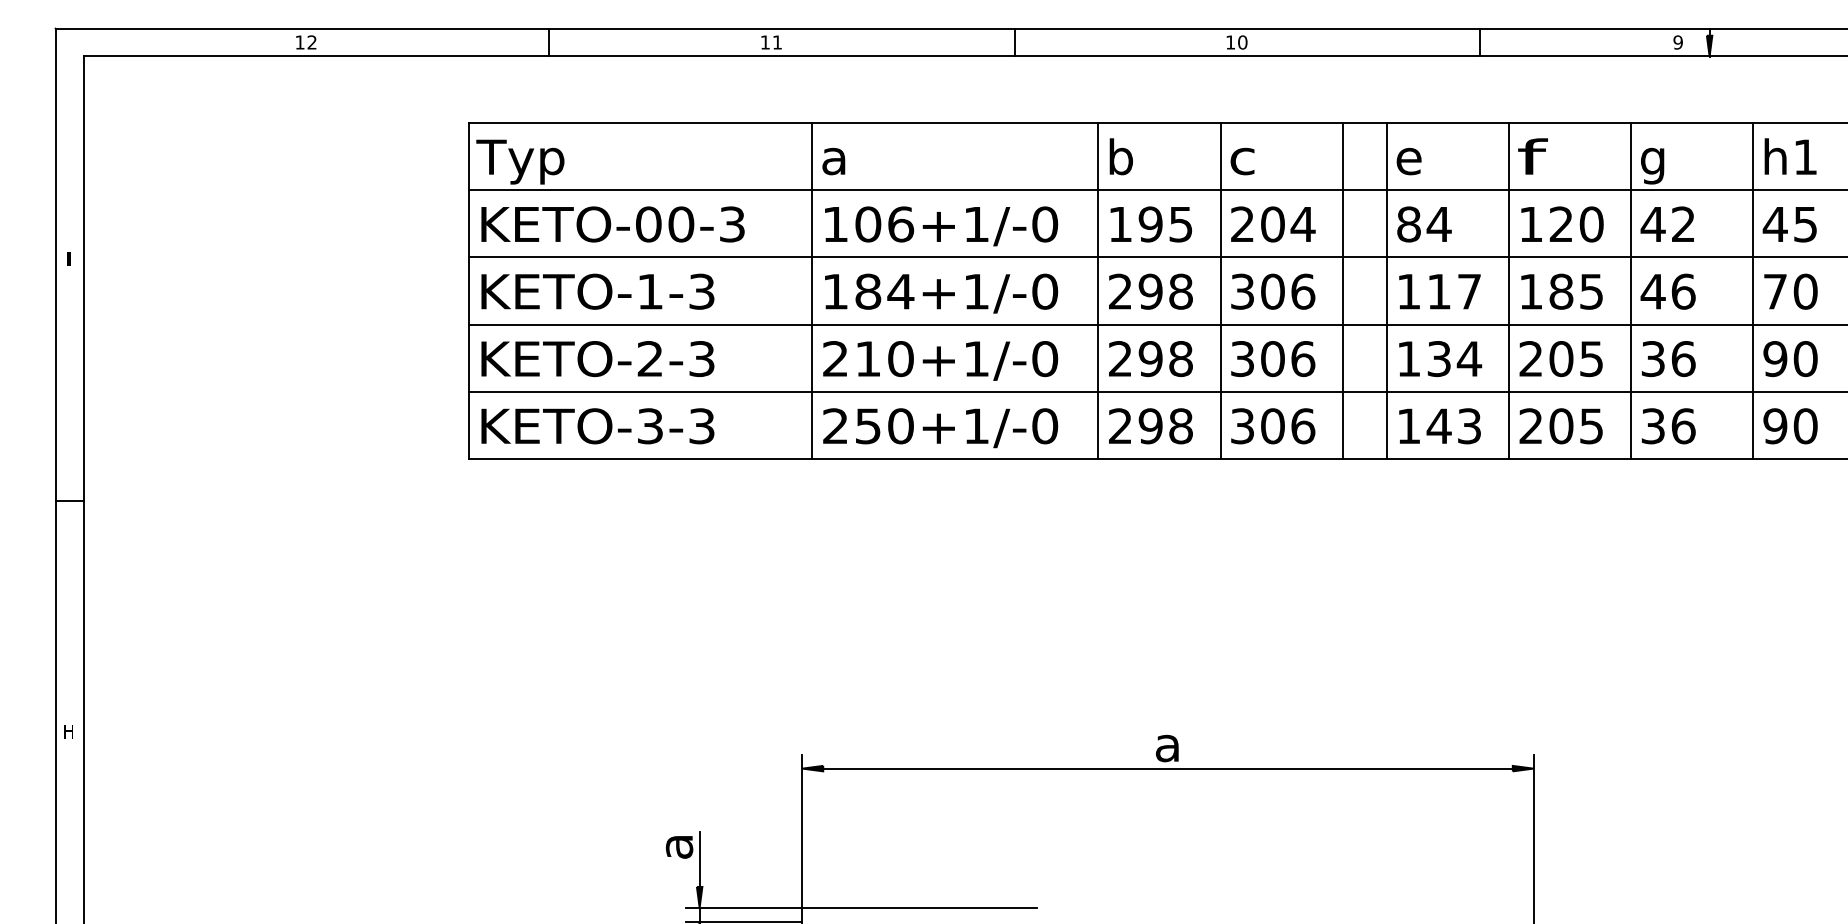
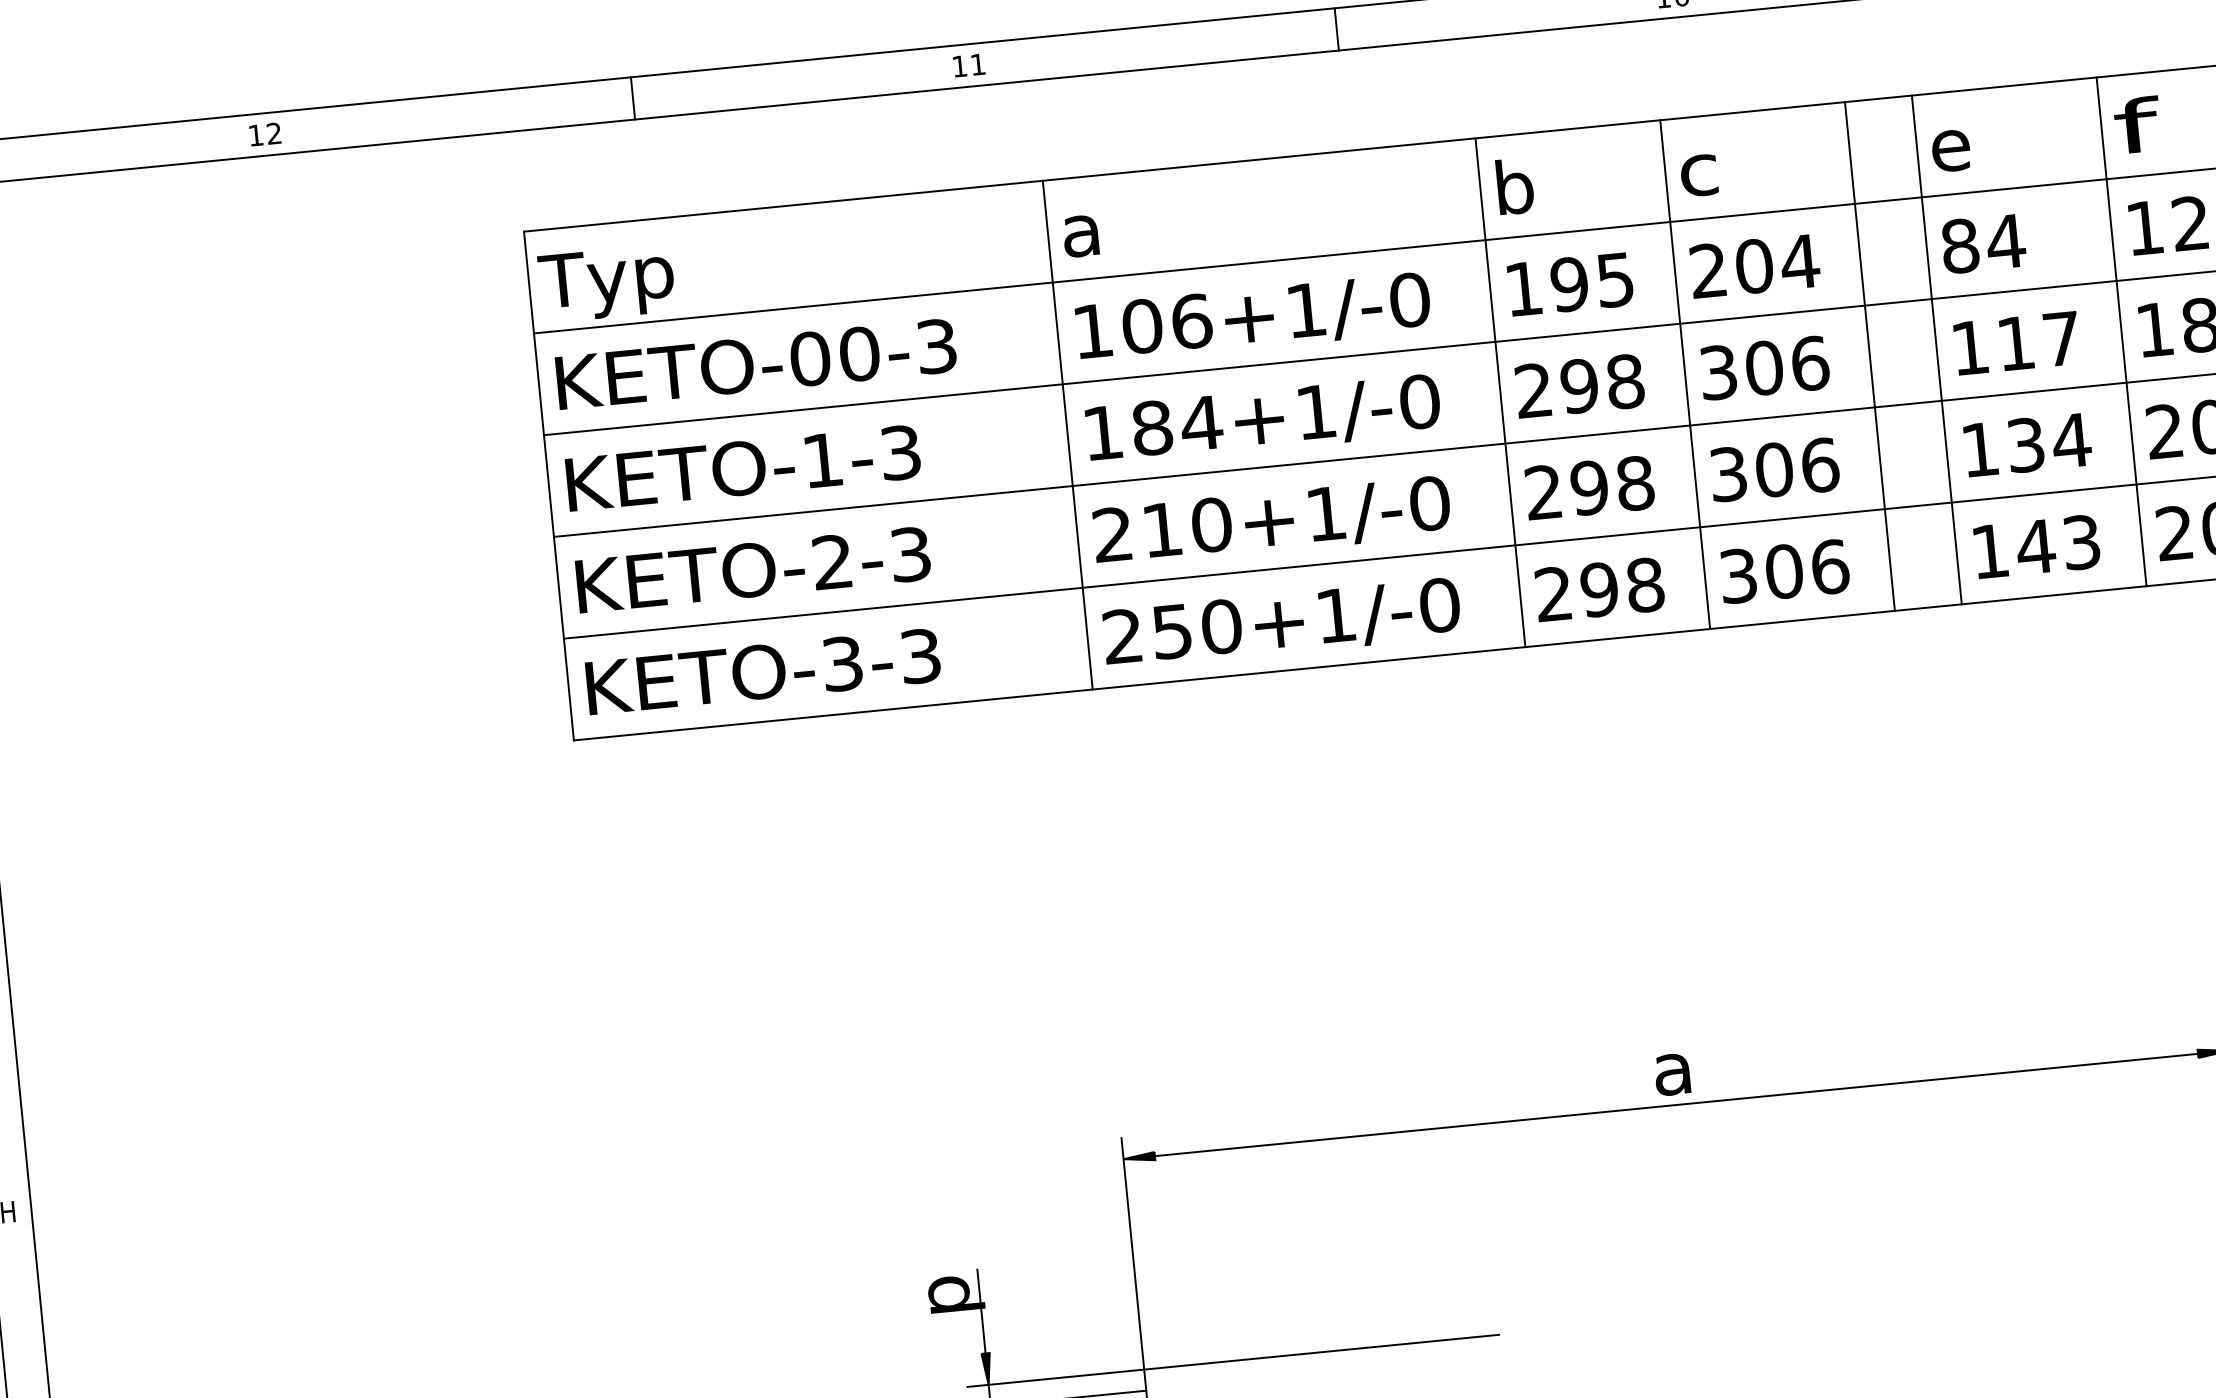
text: (683, 846) -> (955, 1294), a -> p

